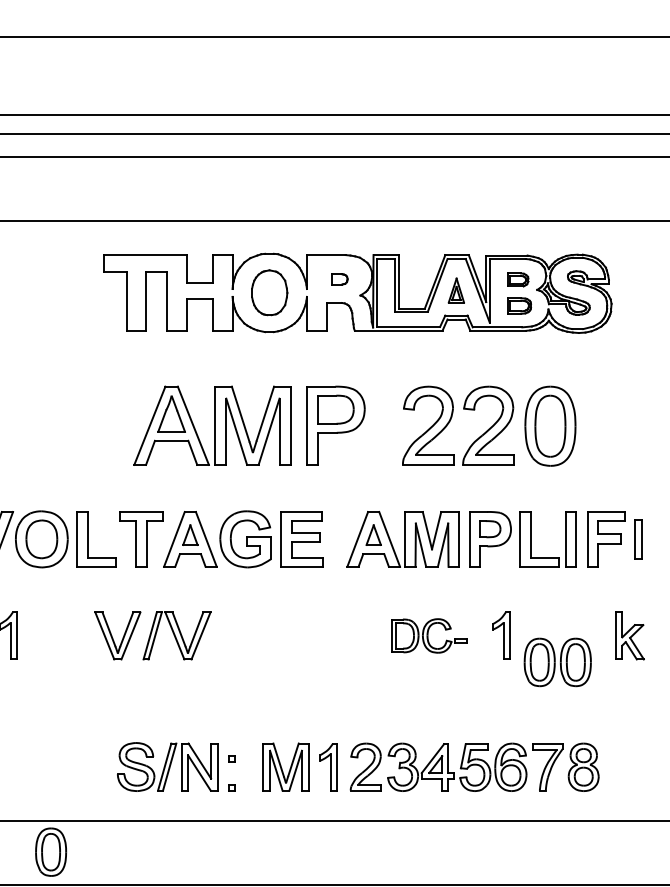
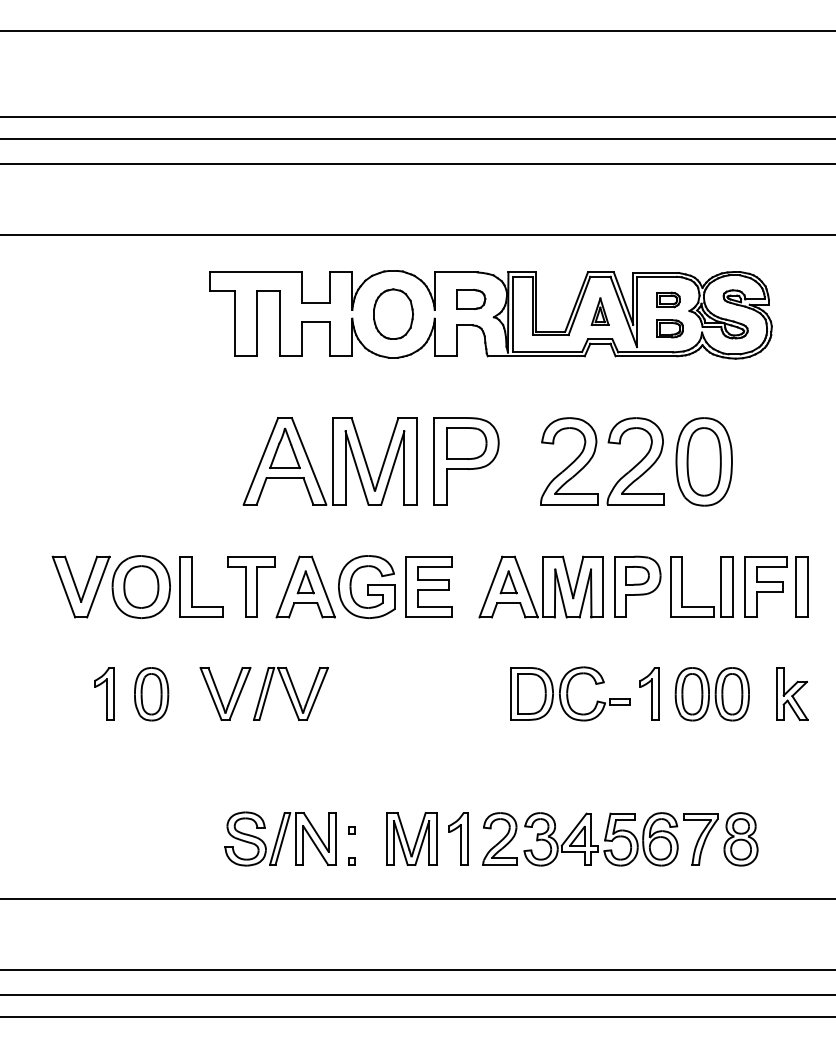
part: (340, 278) -> (471, 298), size x1.67
part: (638, 538) -> (801, 586), size x1.43
part: (429, 635) -> (570, 693), size x1.43
part: (557, 662) -> (711, 694), moved
part: (50, 852) -> (151, 694), moved

